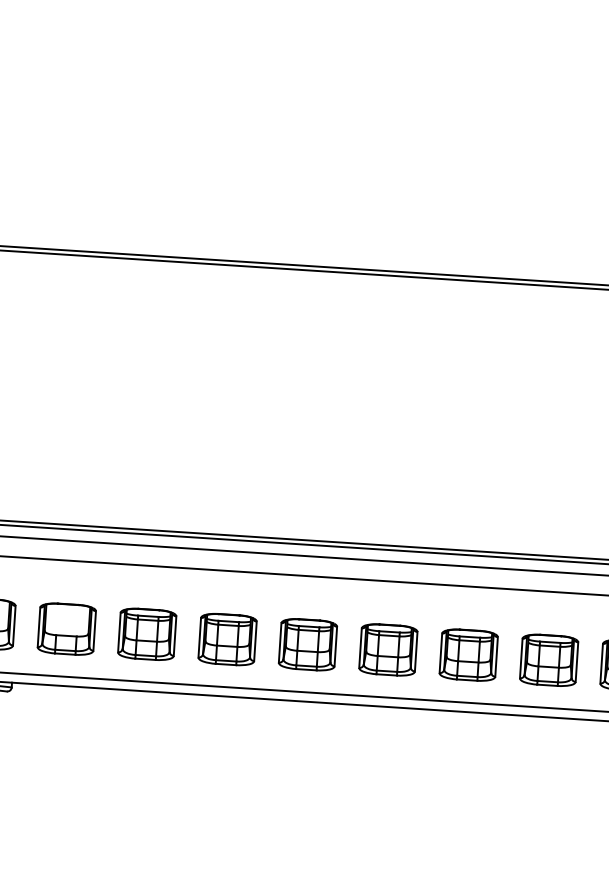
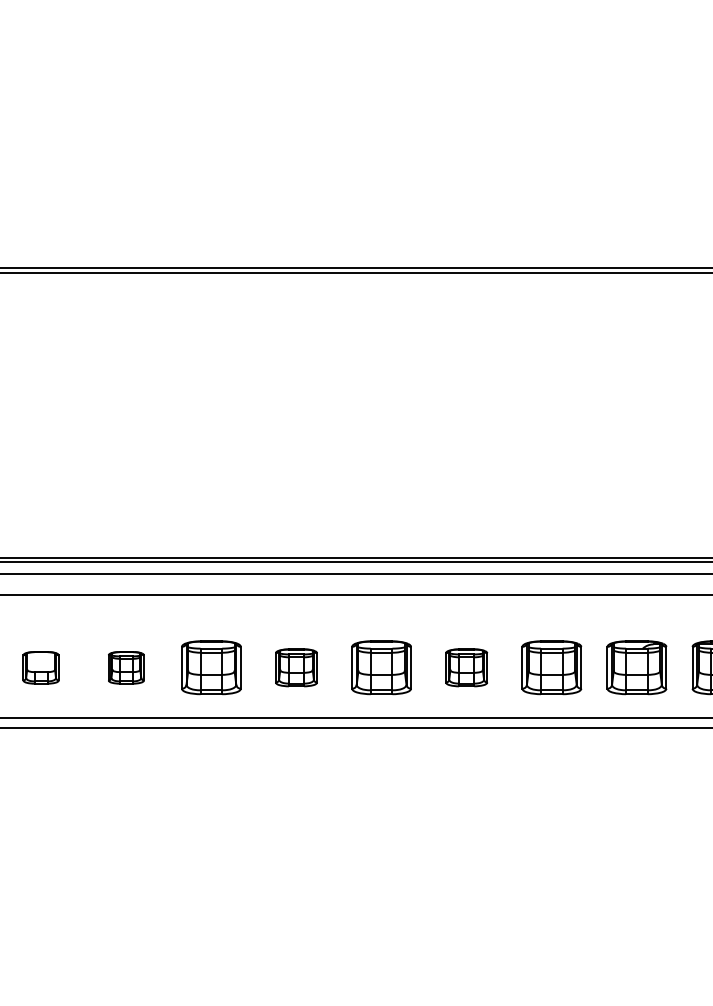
part: (66, 628) -> (40, 667), size x0.6
part: (147, 634) -> (126, 667), size x0.6
part: (307, 644) -> (296, 667), size x0.7
part: (468, 654) -> (466, 667), size x0.7

